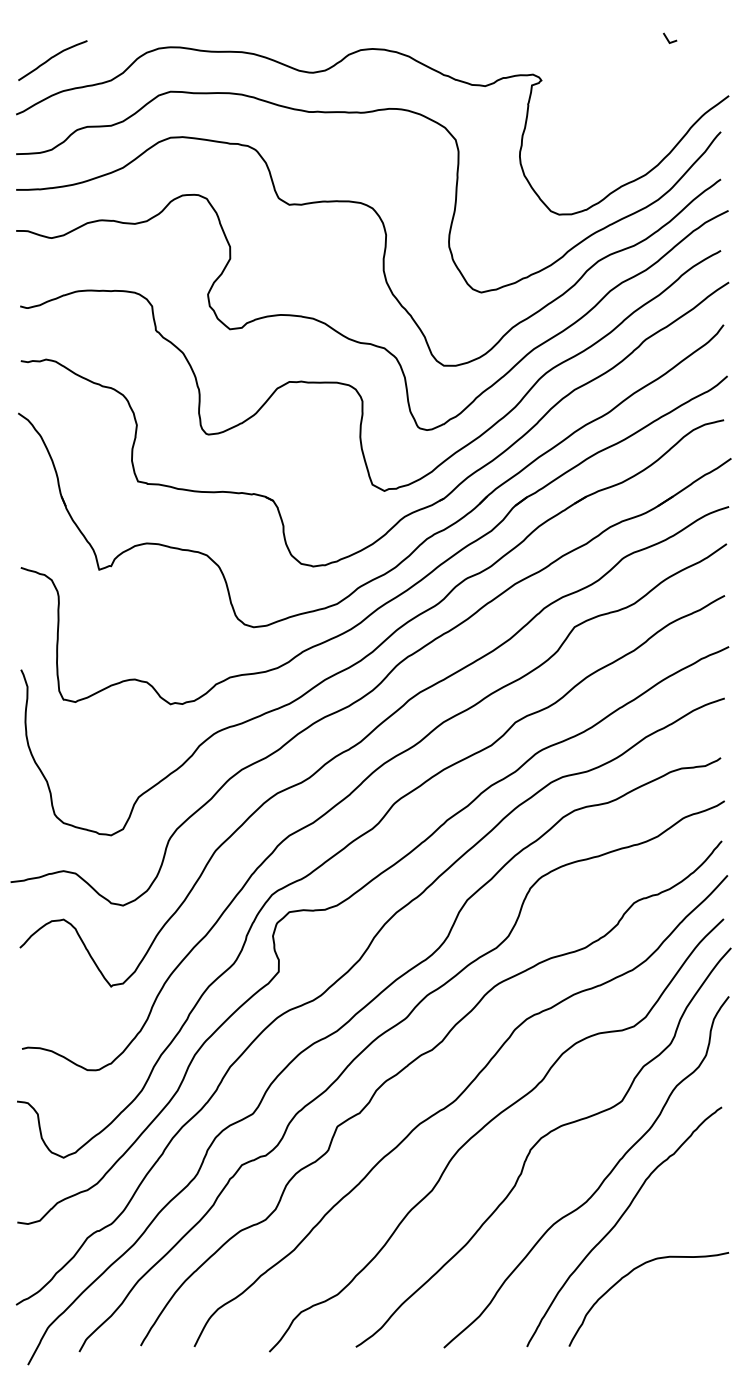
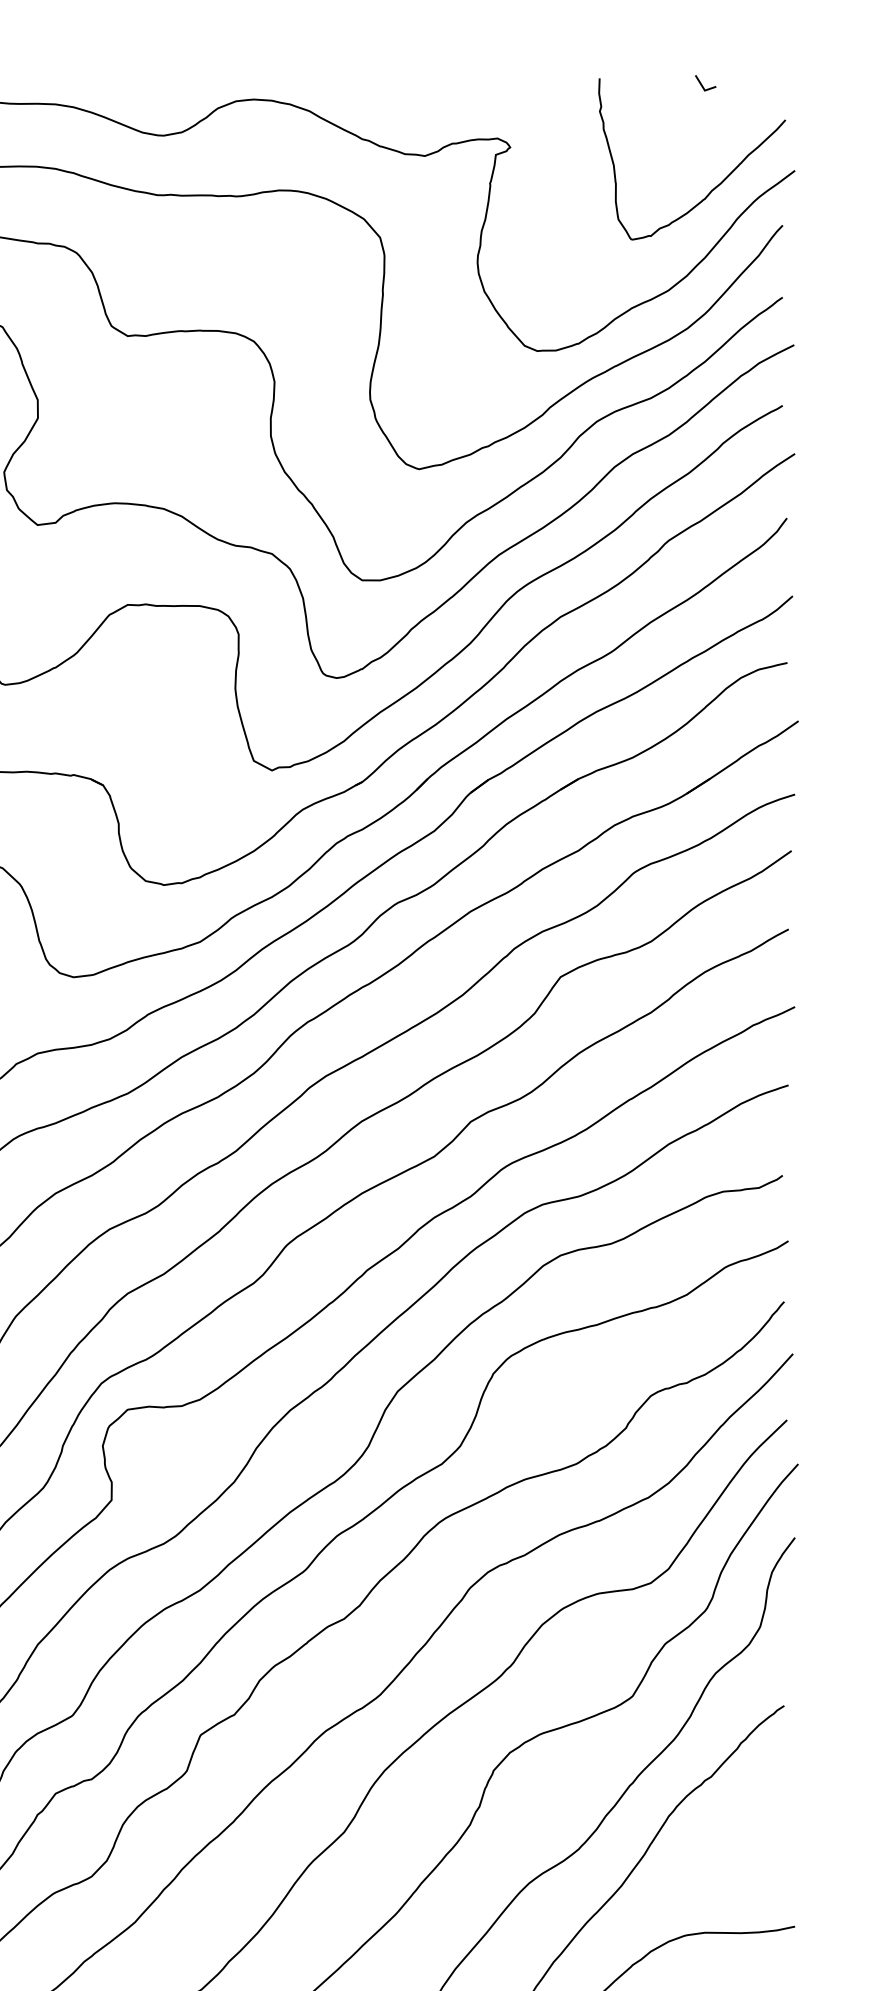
curve: (675, 106) -> (713, 186), added

